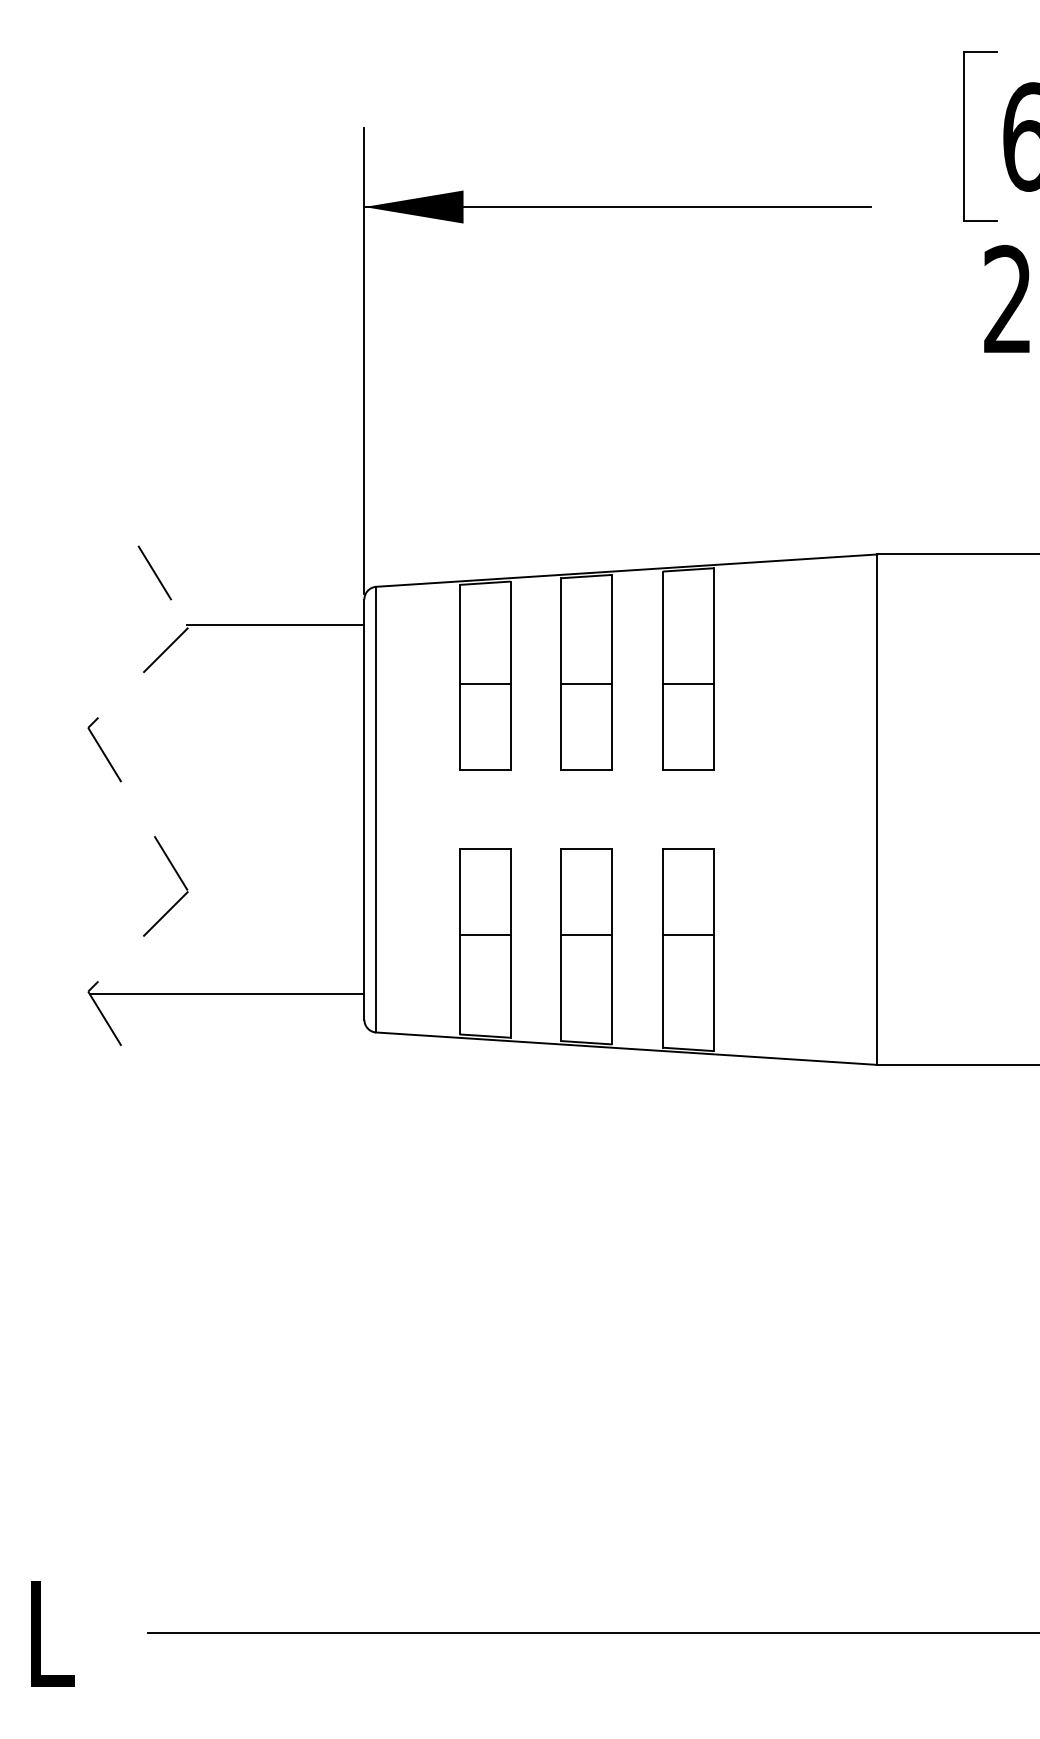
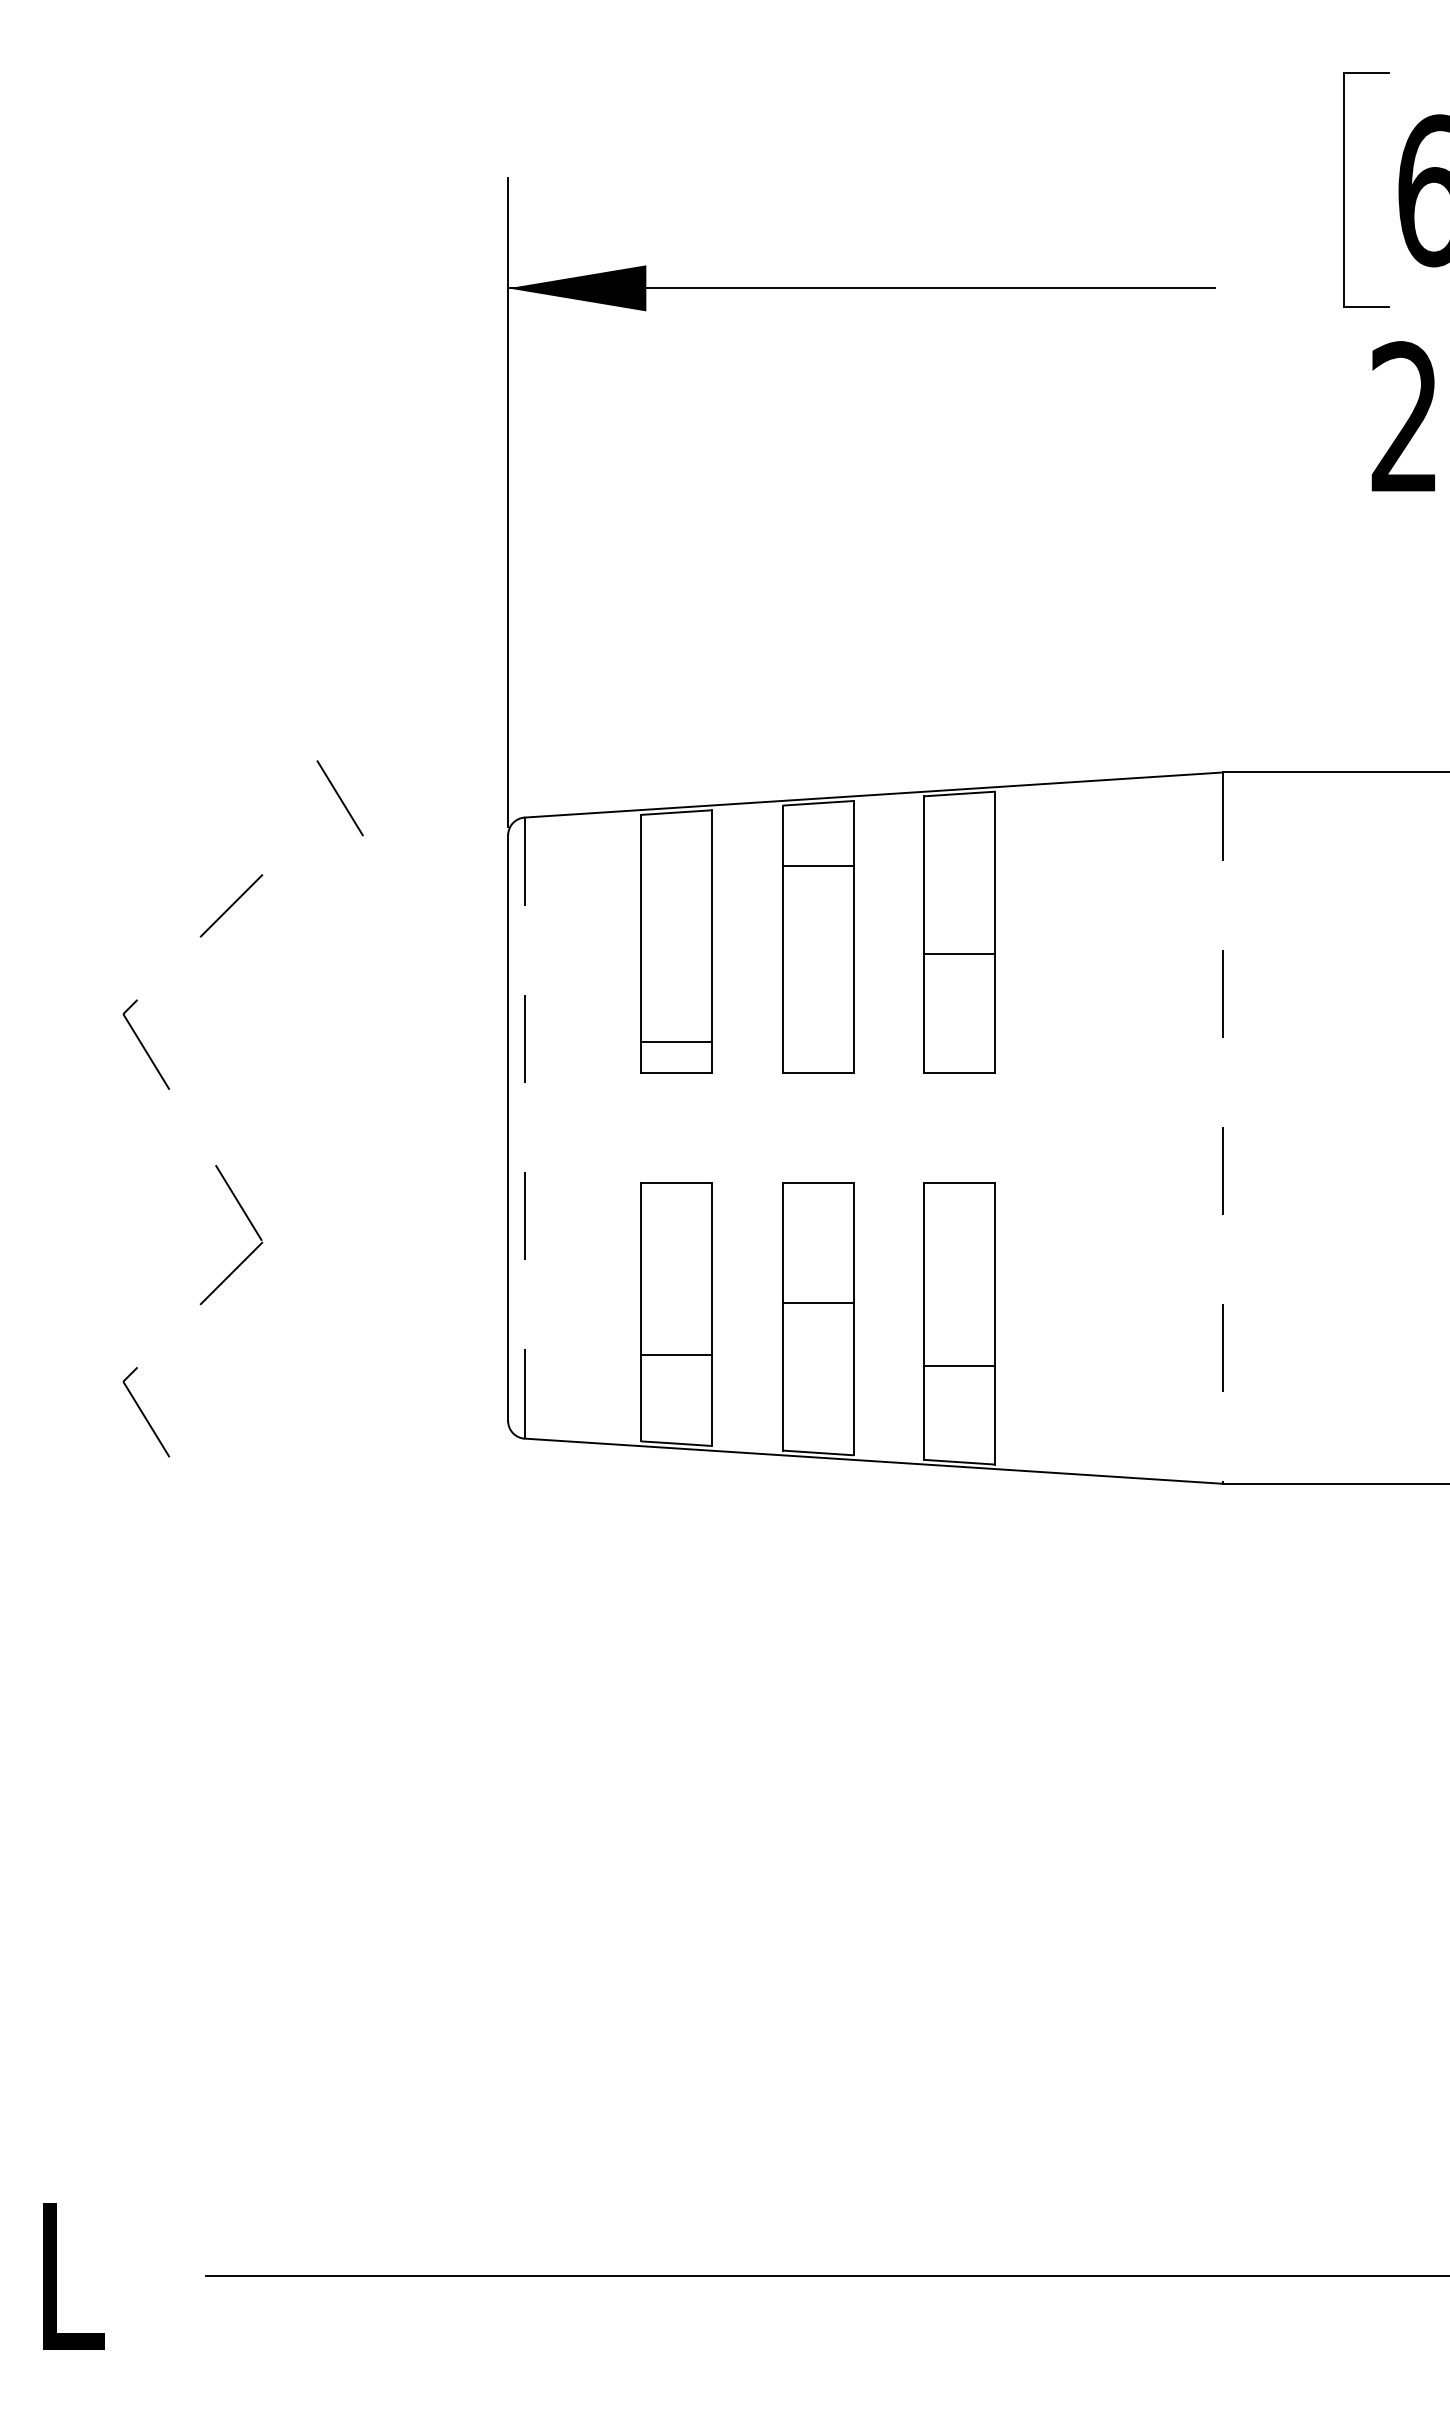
line: (154, 573) -> (339, 798), moved
line: (275, 625) -> (384, 871), removed
line: (485, 684) -> (676, 1041), moved
line: (586, 684) -> (817, 865), moved
line: (376, 809) -> (524, 1128), solid -> dashed
line: (877, 809) -> (1223, 1128), solid -> dashed
line: (485, 934) -> (676, 1354), moved
line: (688, 934) -> (959, 1365), moved
line: (226, 993) -> (316, 1384), removed

